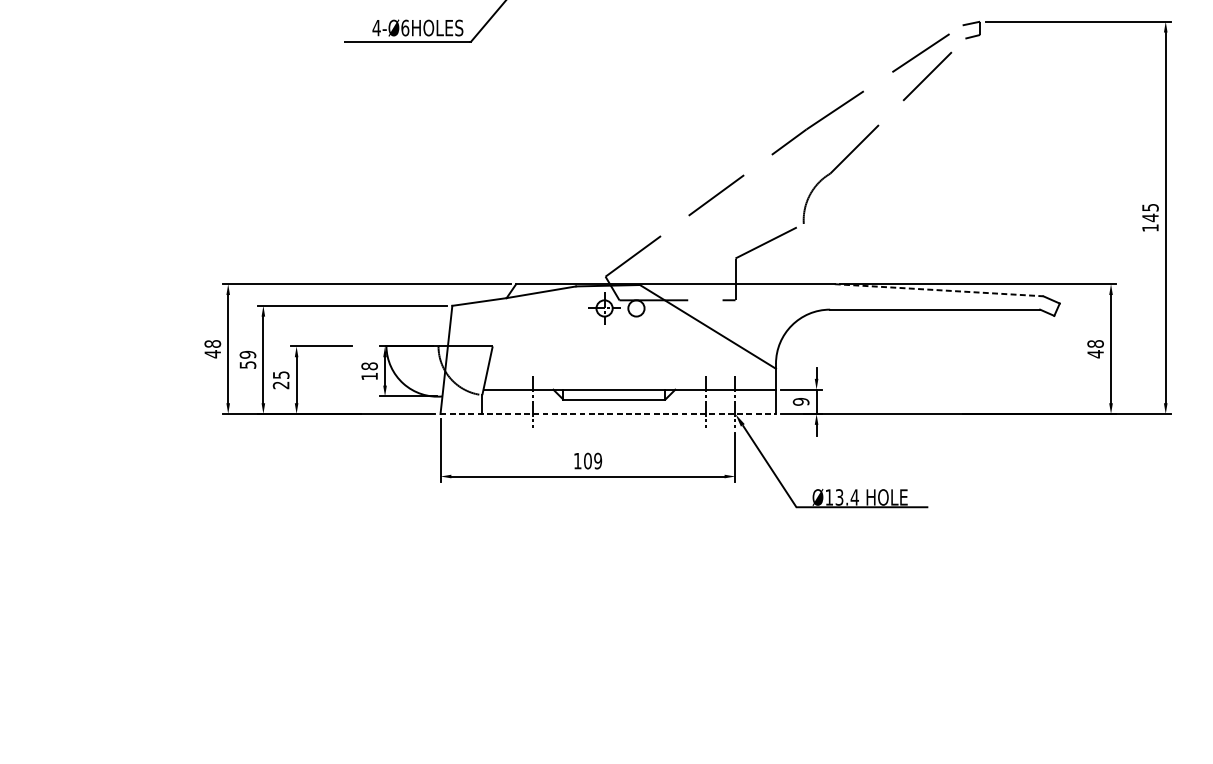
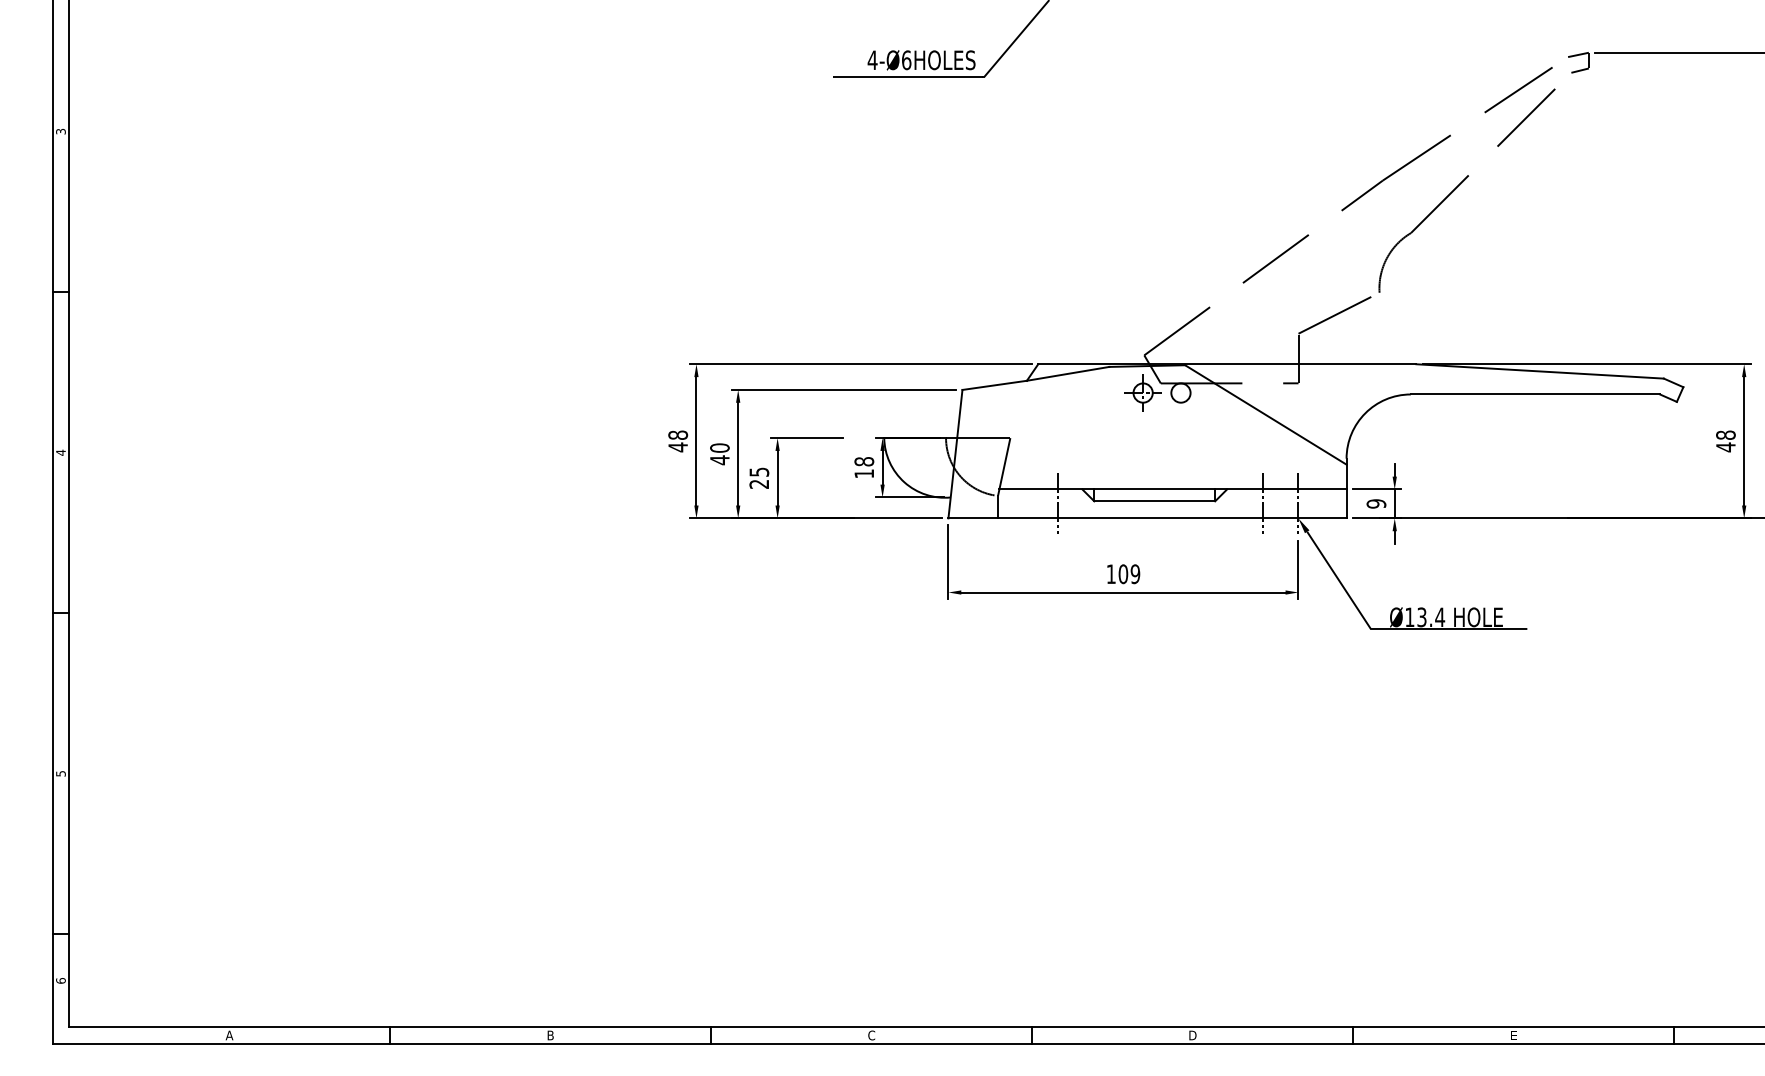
line: (939, 290) -> (1540, 371), dashed -> solid
text: (247, 360) -> (719, 454), 59 -> 40
line: (609, 414) -> (1148, 518), dashed -> solid

